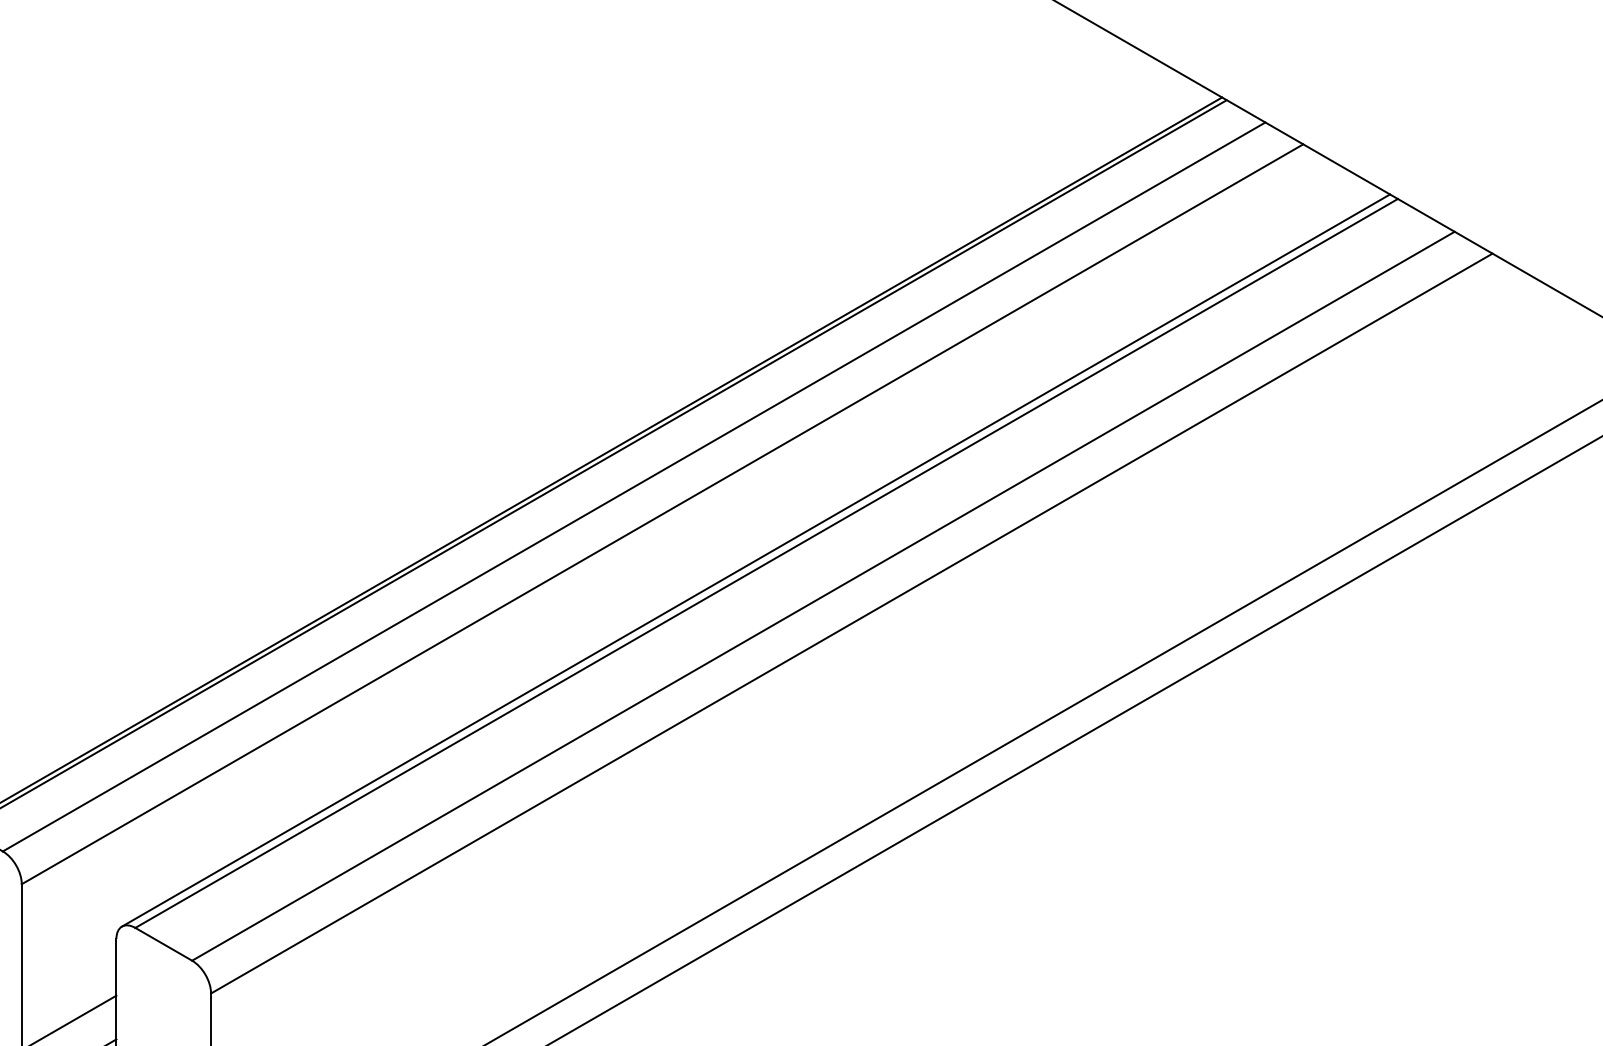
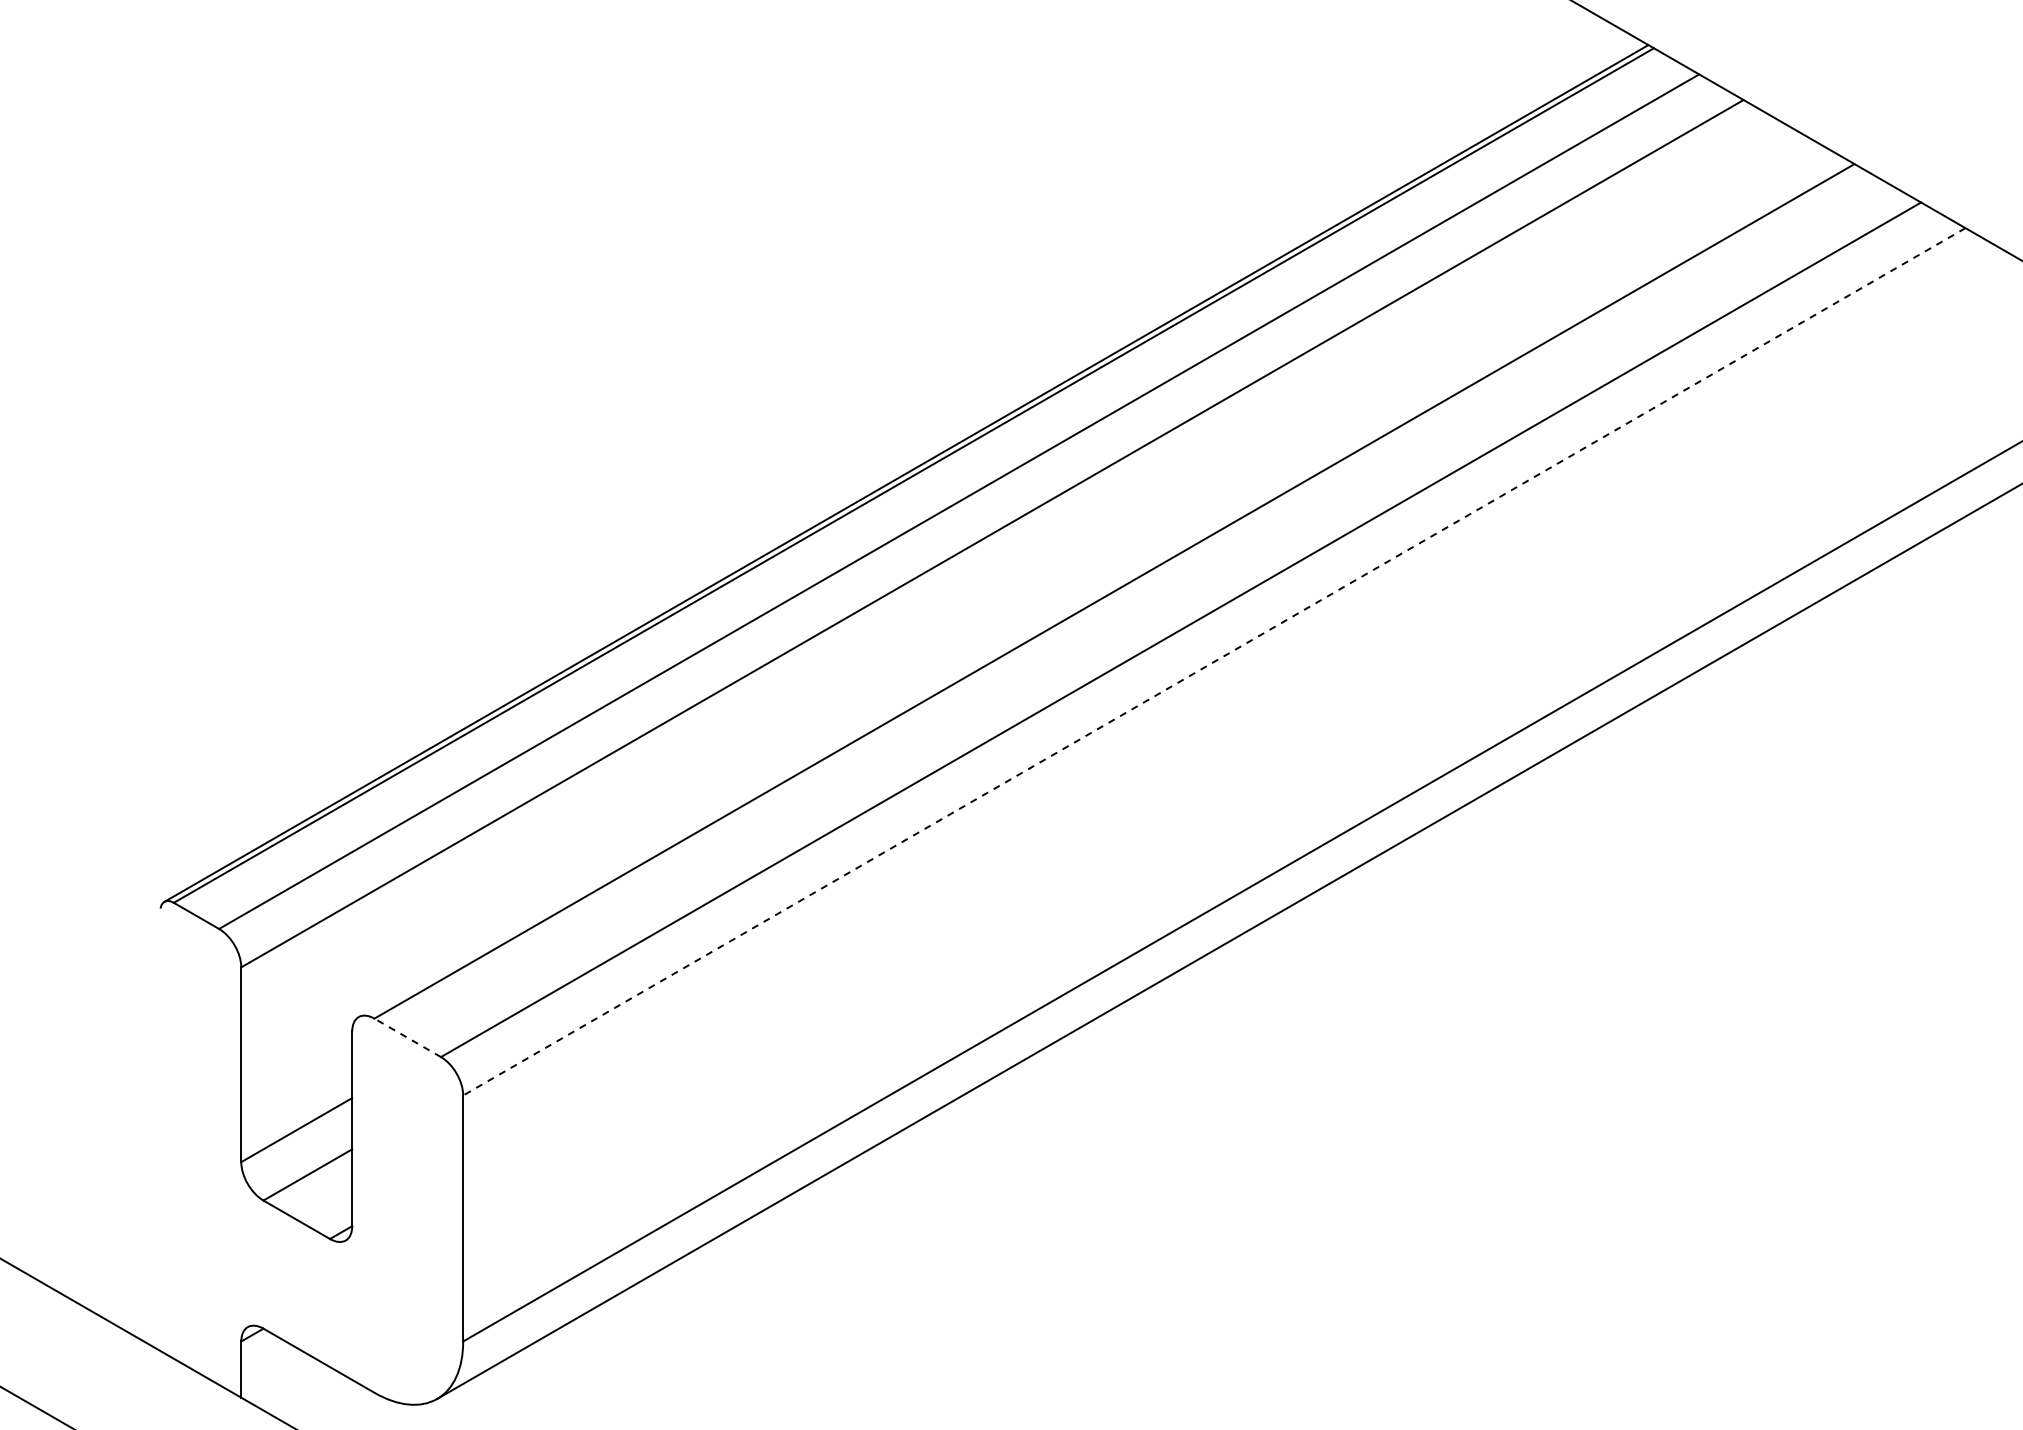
line: (755, 560) -> (1101, 587), removed
line: (851, 624) -> (1213, 662), solid -> dashed
line: (163, 944) -> (407, 1037), solid -> dashed

